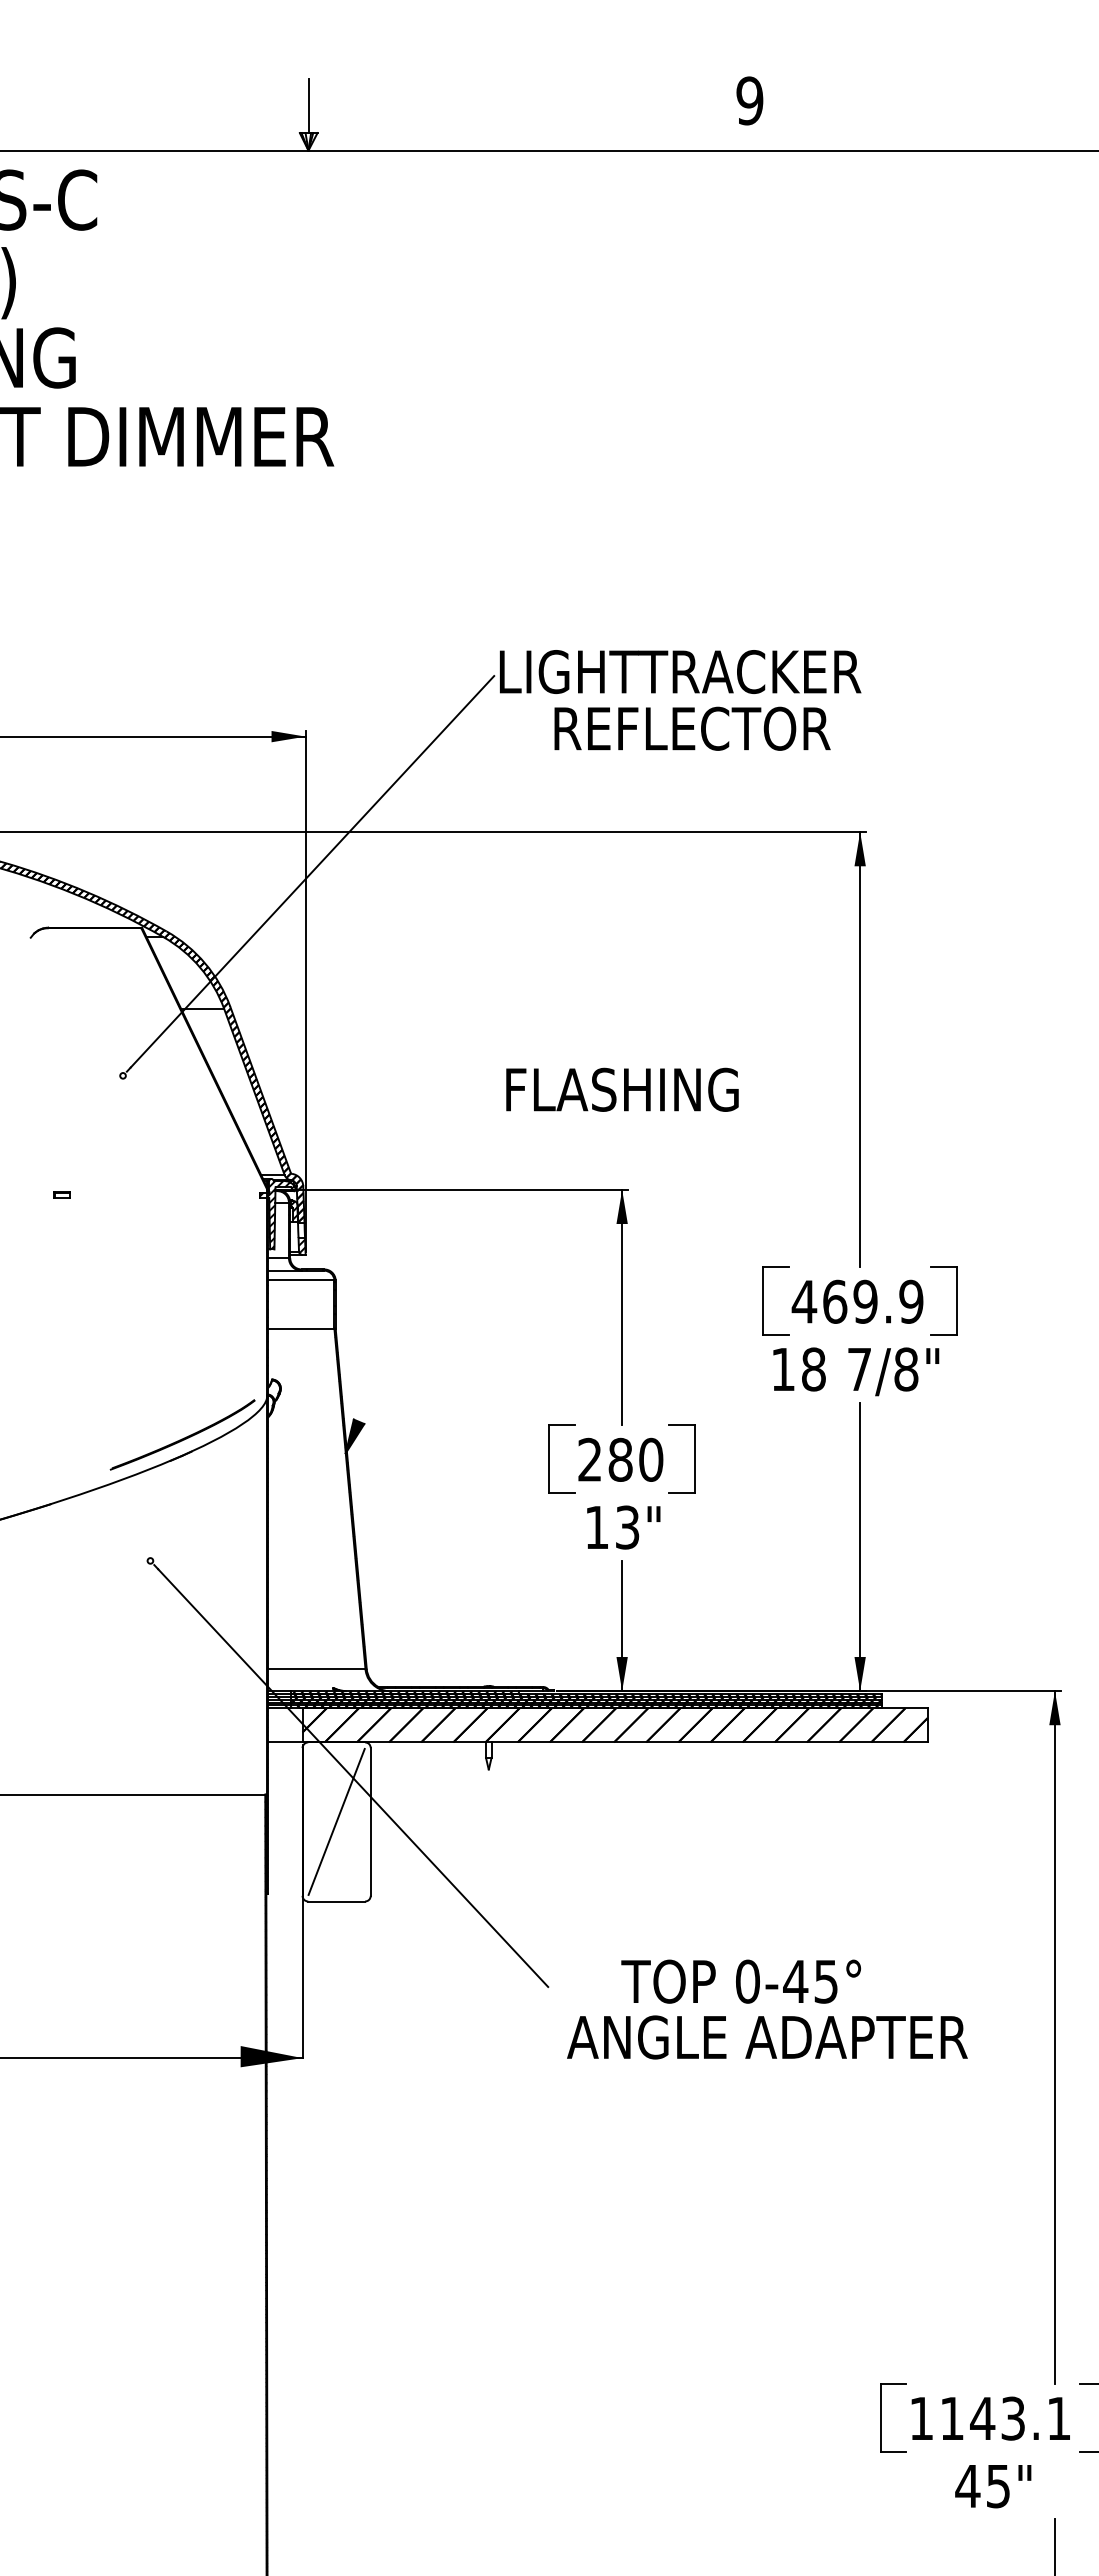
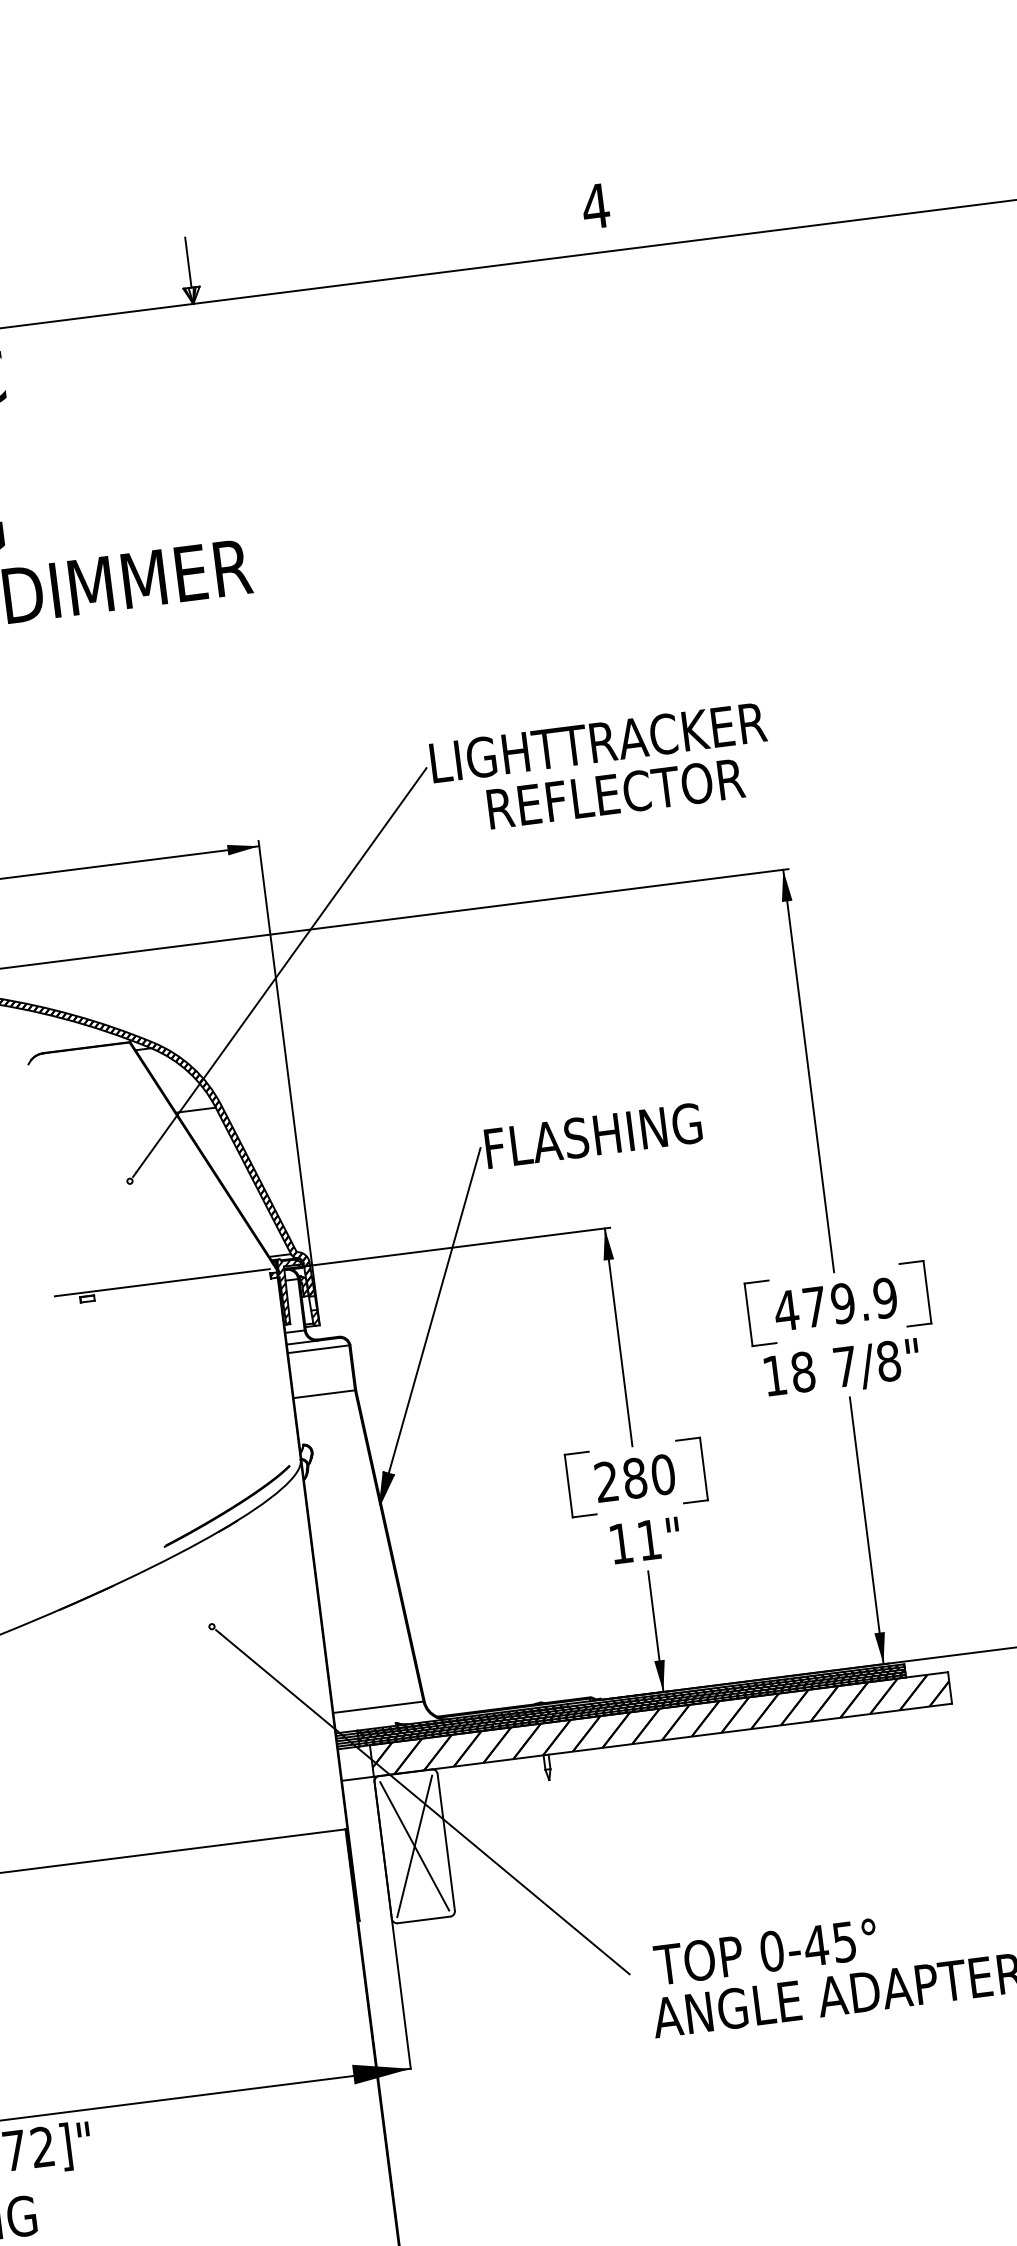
text: (749, 100) -> (595, 206), 9 -> 4
line: (143, 1188) -> (162, 1283), added
line: (429, 1254) -> (434, 1310), added
text: (835, 1301) -> (815, 1306), 469.9 -> 479.9
text: (627, 1527) -> (649, 1540), 13" -> 11"
line: (336, 1821) -> (414, 1845), added
text: (740, 1981) -> (765, 1951), moved

